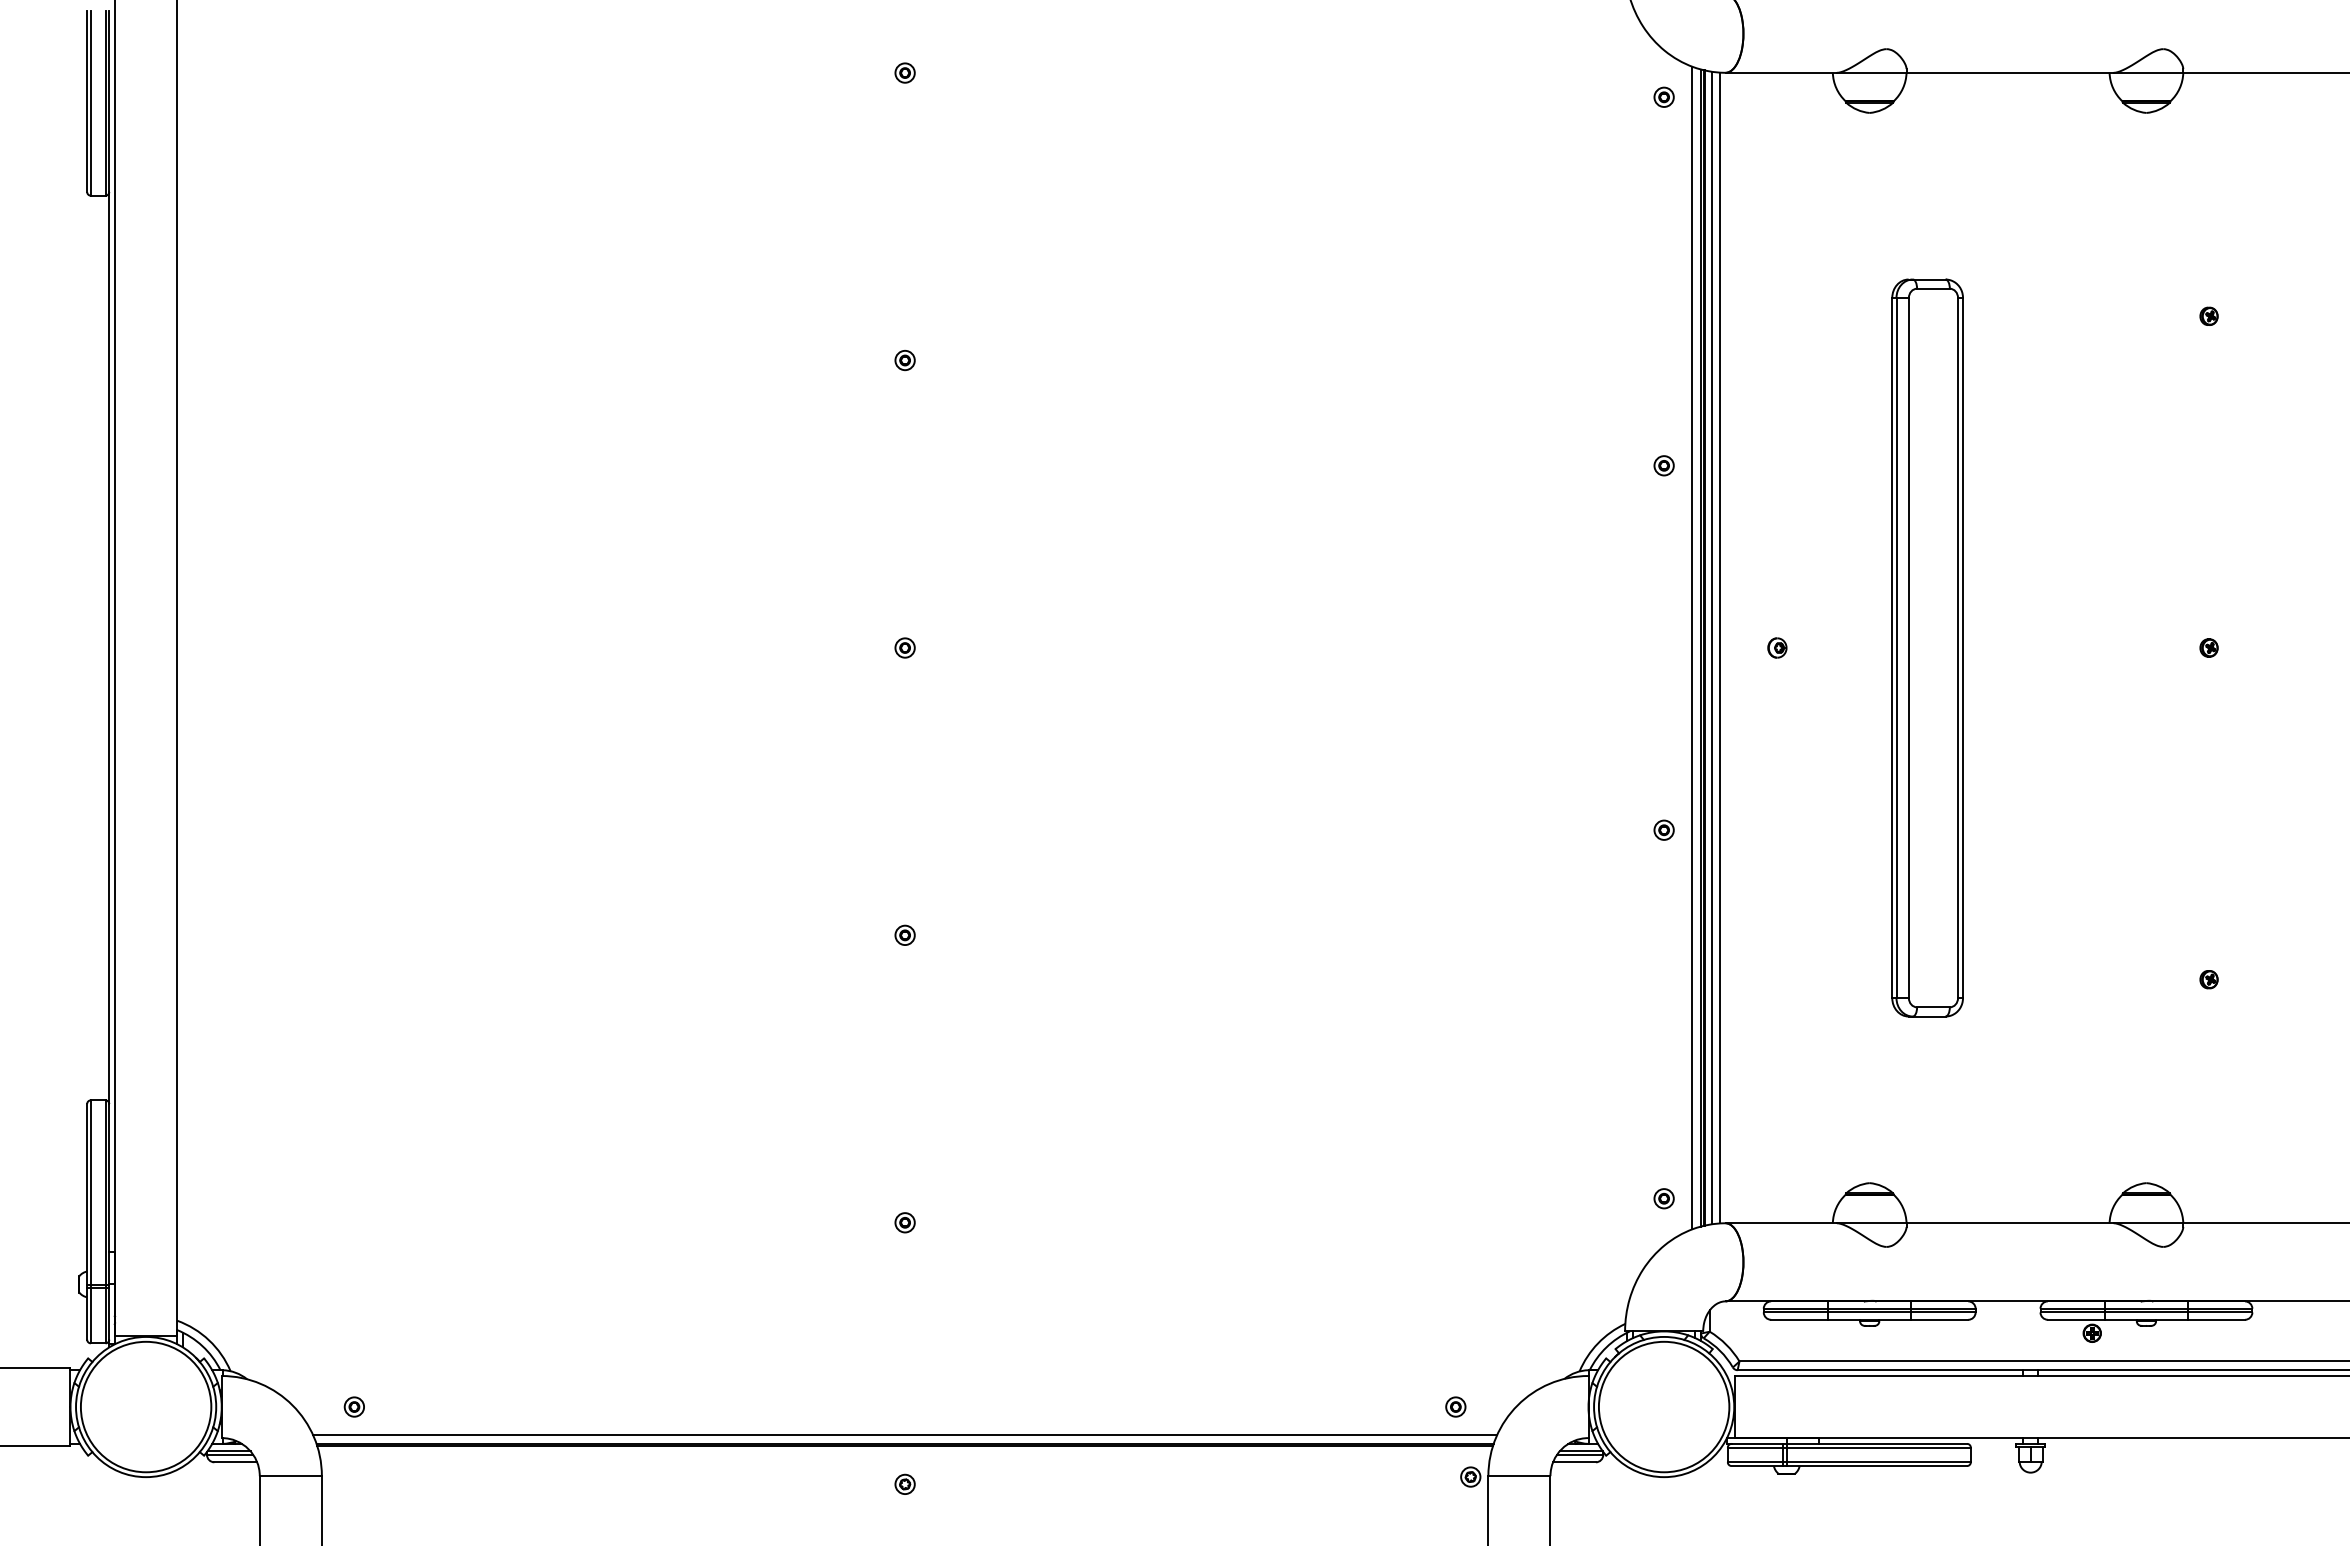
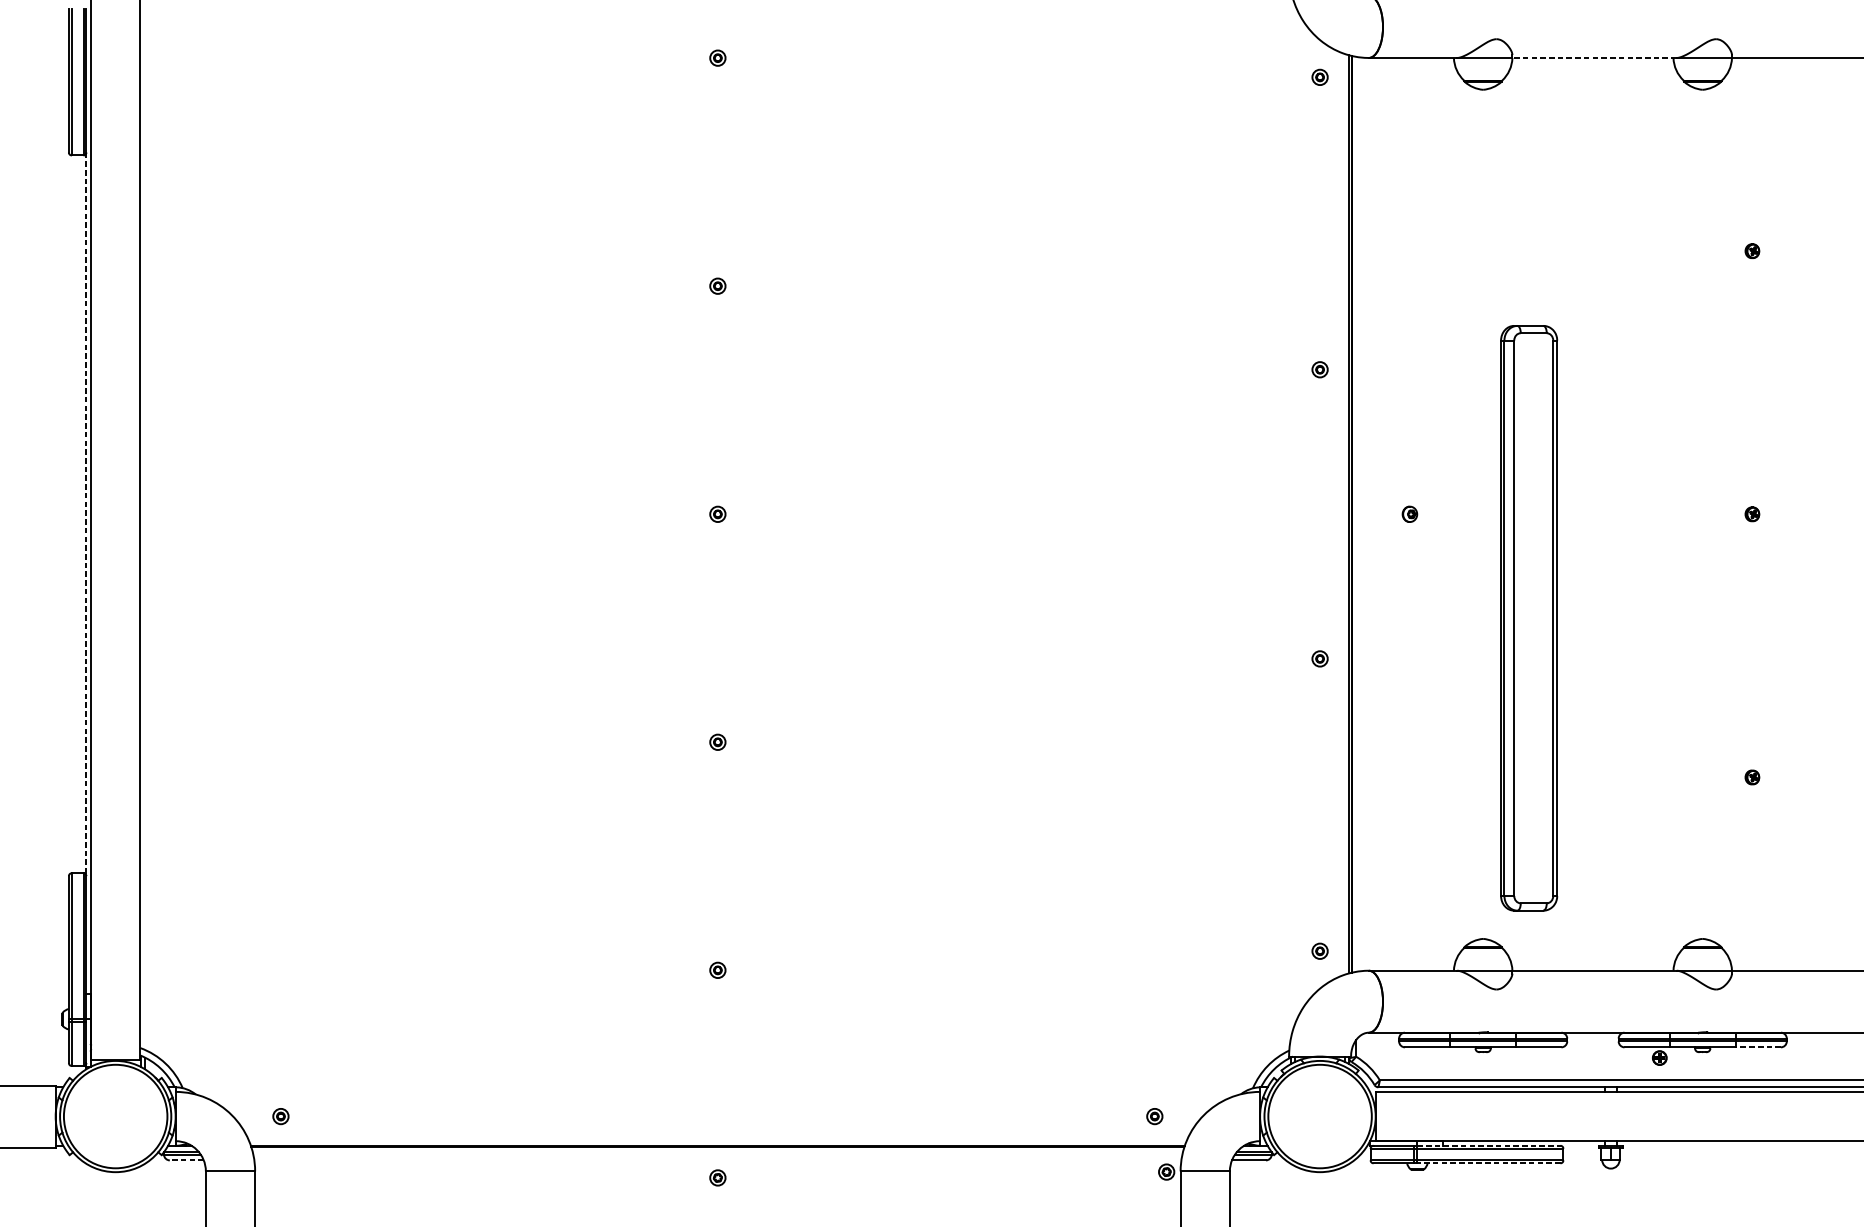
line: (2010, 72) -> (1594, 57), solid -> dashed
line: (1692, 647) -> (1342, 513), removed
line: (1712, 647) -> (1358, 513), removed
line: (1719, 647) -> (1364, 513), removed
part: (1927, 647) -> (1529, 617), moved
line: (109, 648) -> (86, 514), solid -> dashed
line: (2216, 1319) -> (1758, 1047), solid -> dashed
line: (905, 1435) -> (718, 1139), removed
line: (1877, 1443) -> (1489, 1145), solid -> dashed
line: (235, 1462) -> (186, 1160), solid -> dashed
line: (1876, 1466) -> (1488, 1163), solid -> dashed

